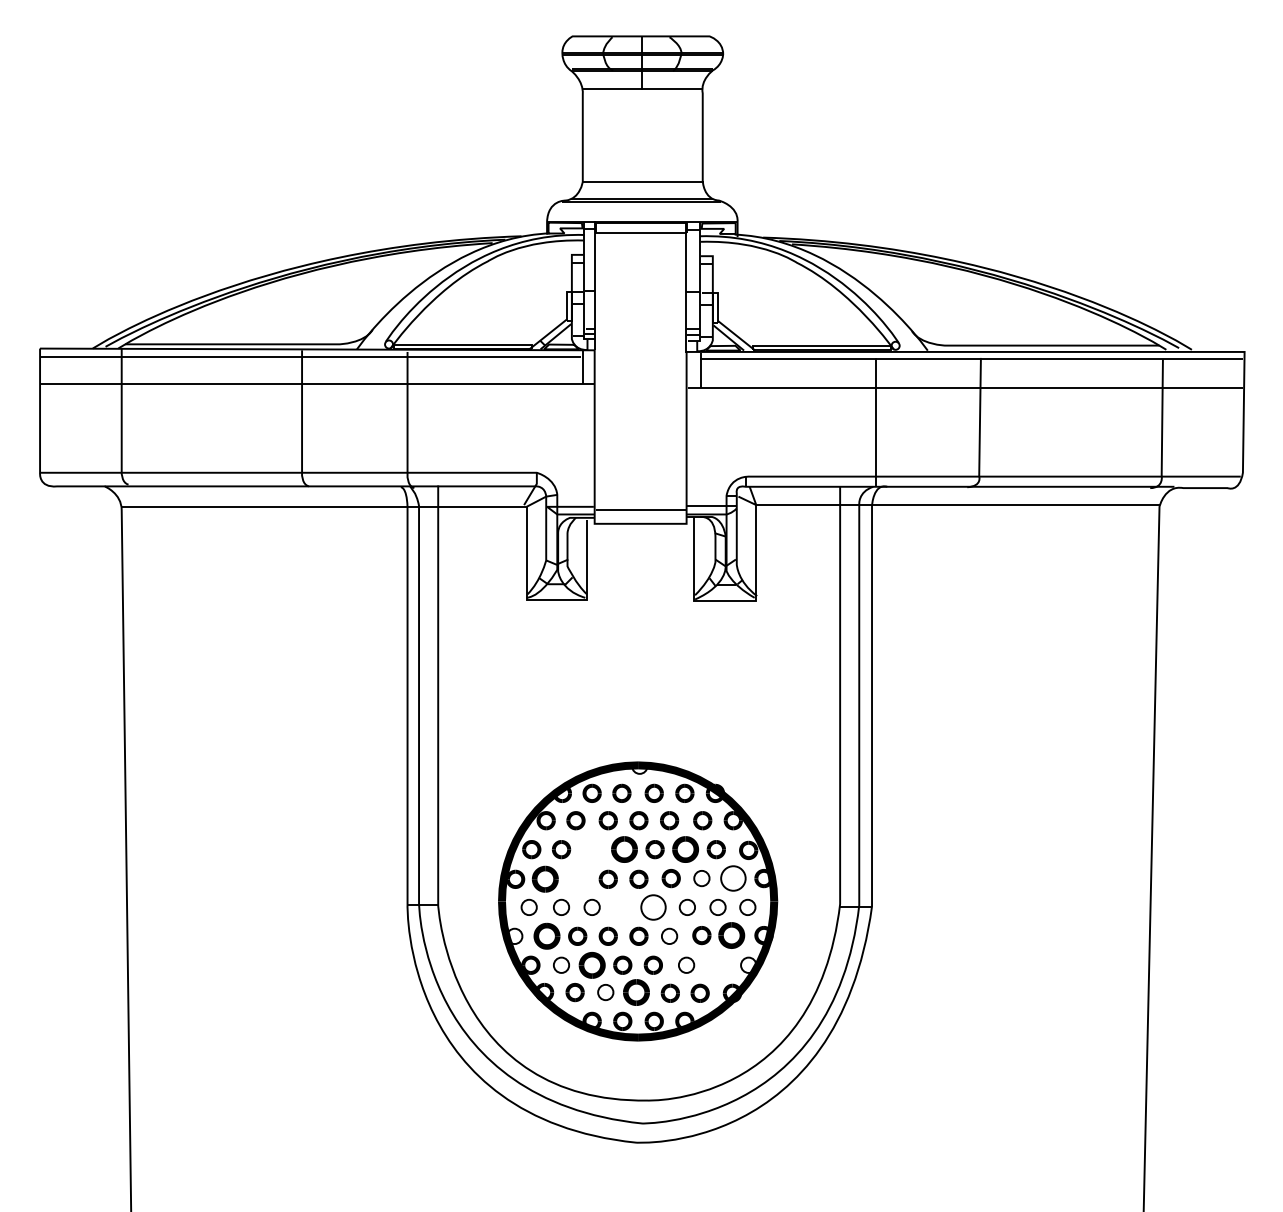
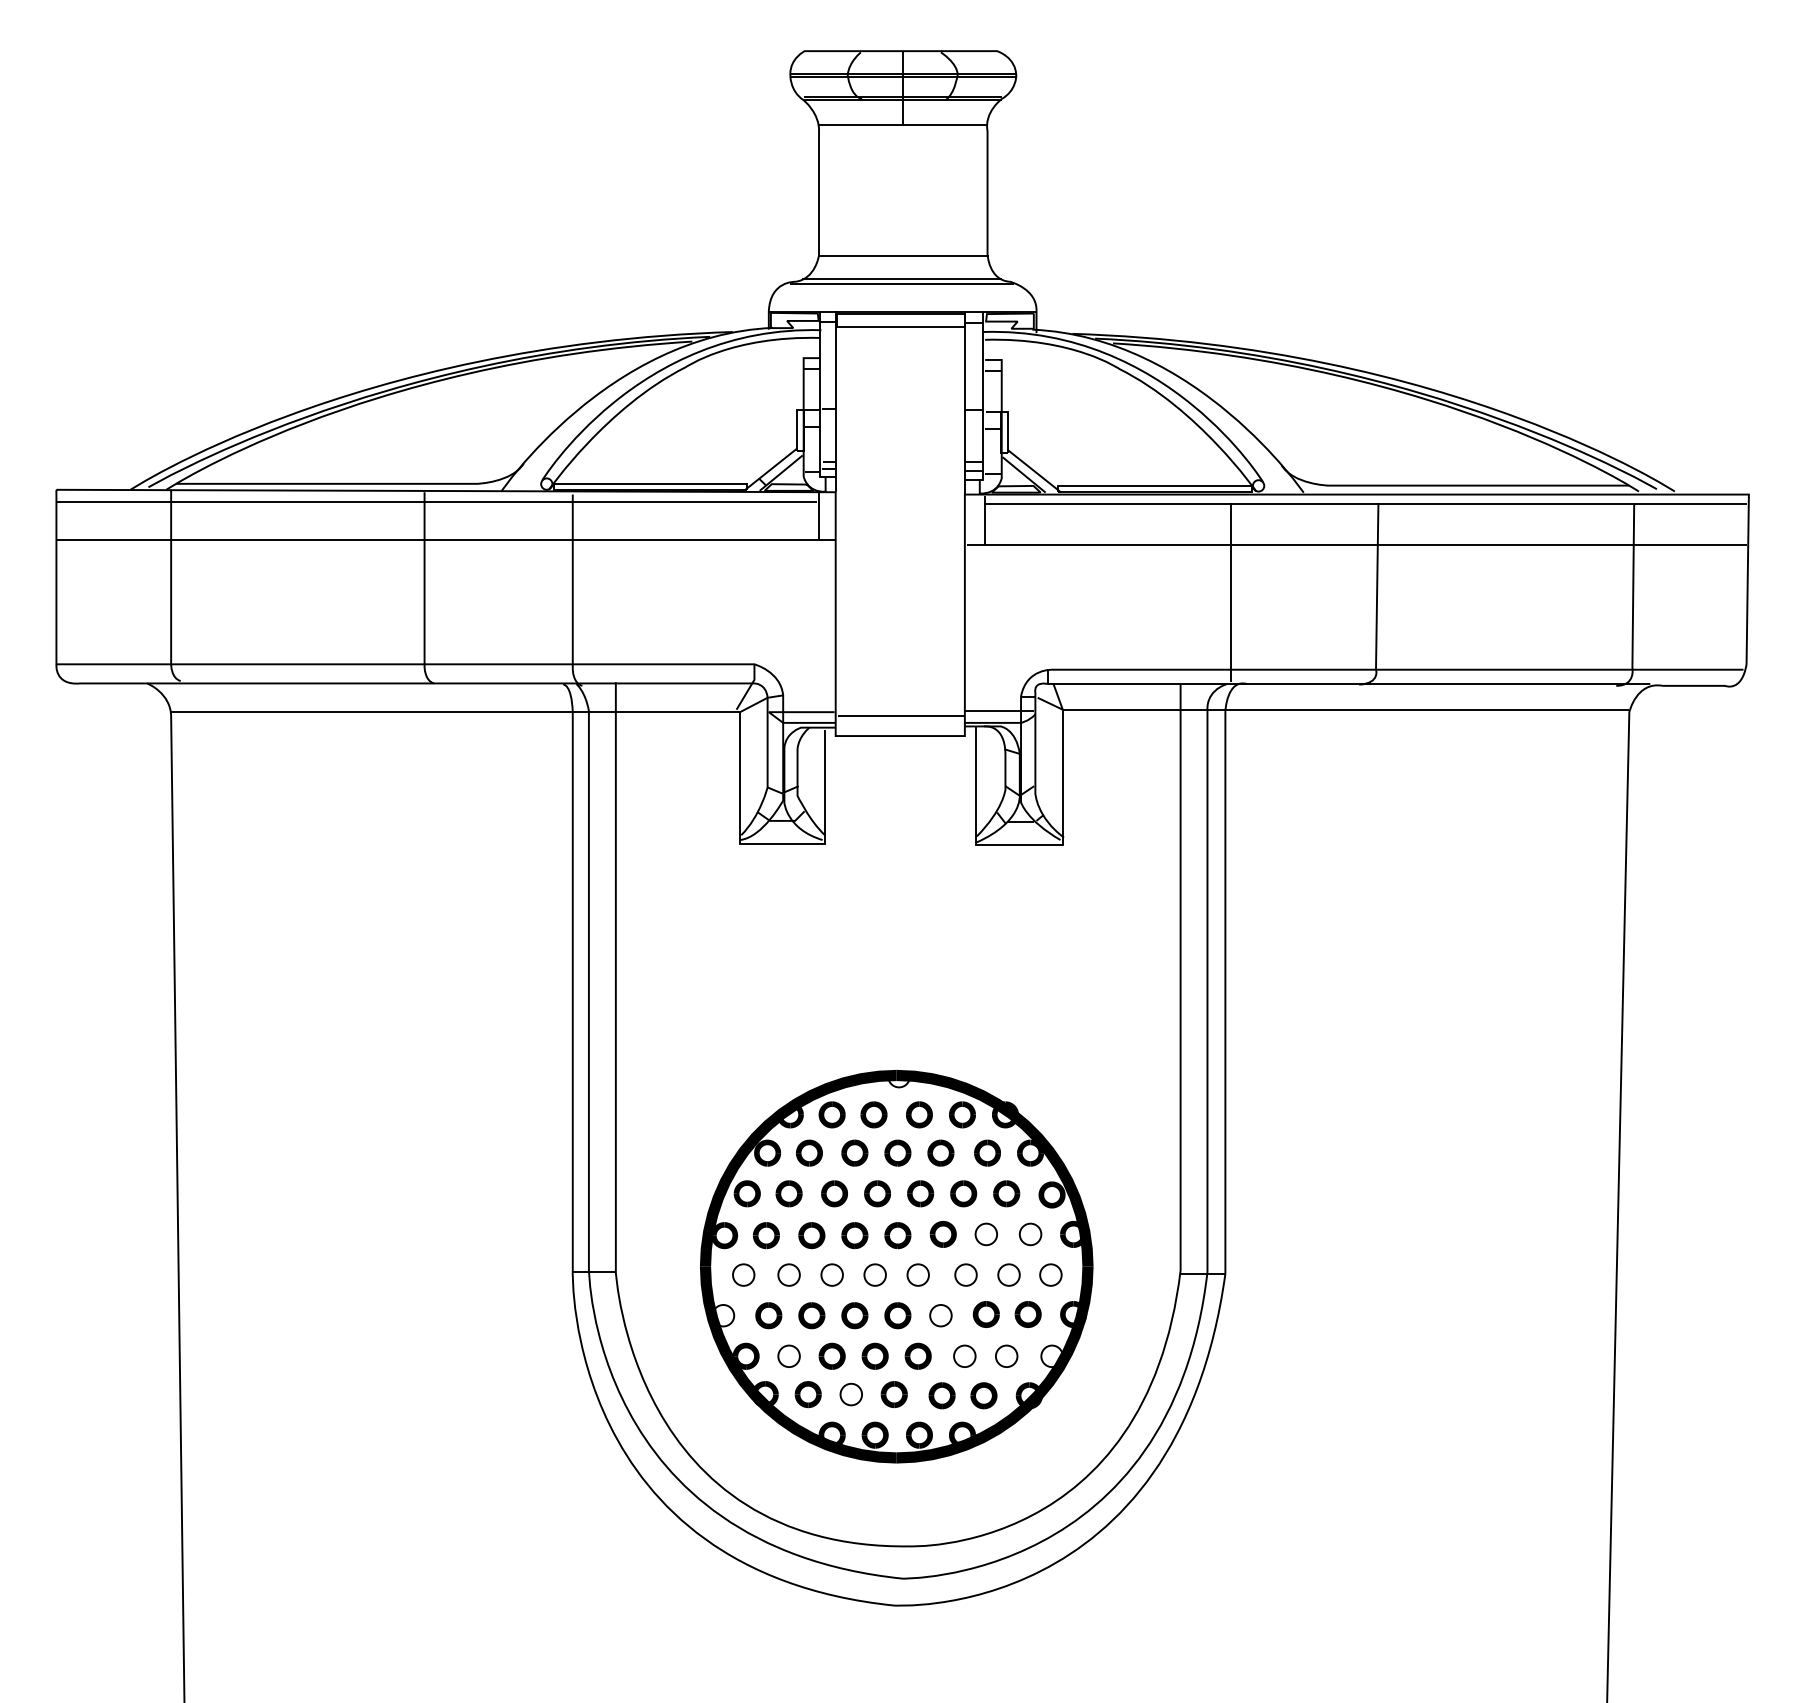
part: (593, 849) -> (834, 1193), added
part: (624, 849) -> (877, 1193), size x0.71
part: (685, 849) -> (963, 1193), size x0.71
part: (733, 878) -> (1030, 1234), size x0.62
part: (545, 879) -> (766, 1235), size x0.71
part: (577, 879) -> (811, 1235), added
part: (622, 907) -> (874, 1274), added
part: (652, 907) -> (917, 1274), size x0.62
part: (731, 935) -> (1027, 1314), size x0.71
part: (546, 936) -> (768, 1315), size x0.71
part: (591, 964) -> (831, 1355), size x0.71
part: (716, 964) -> (1006, 1355), added
part: (635, 992) -> (893, 1394), size x0.71

